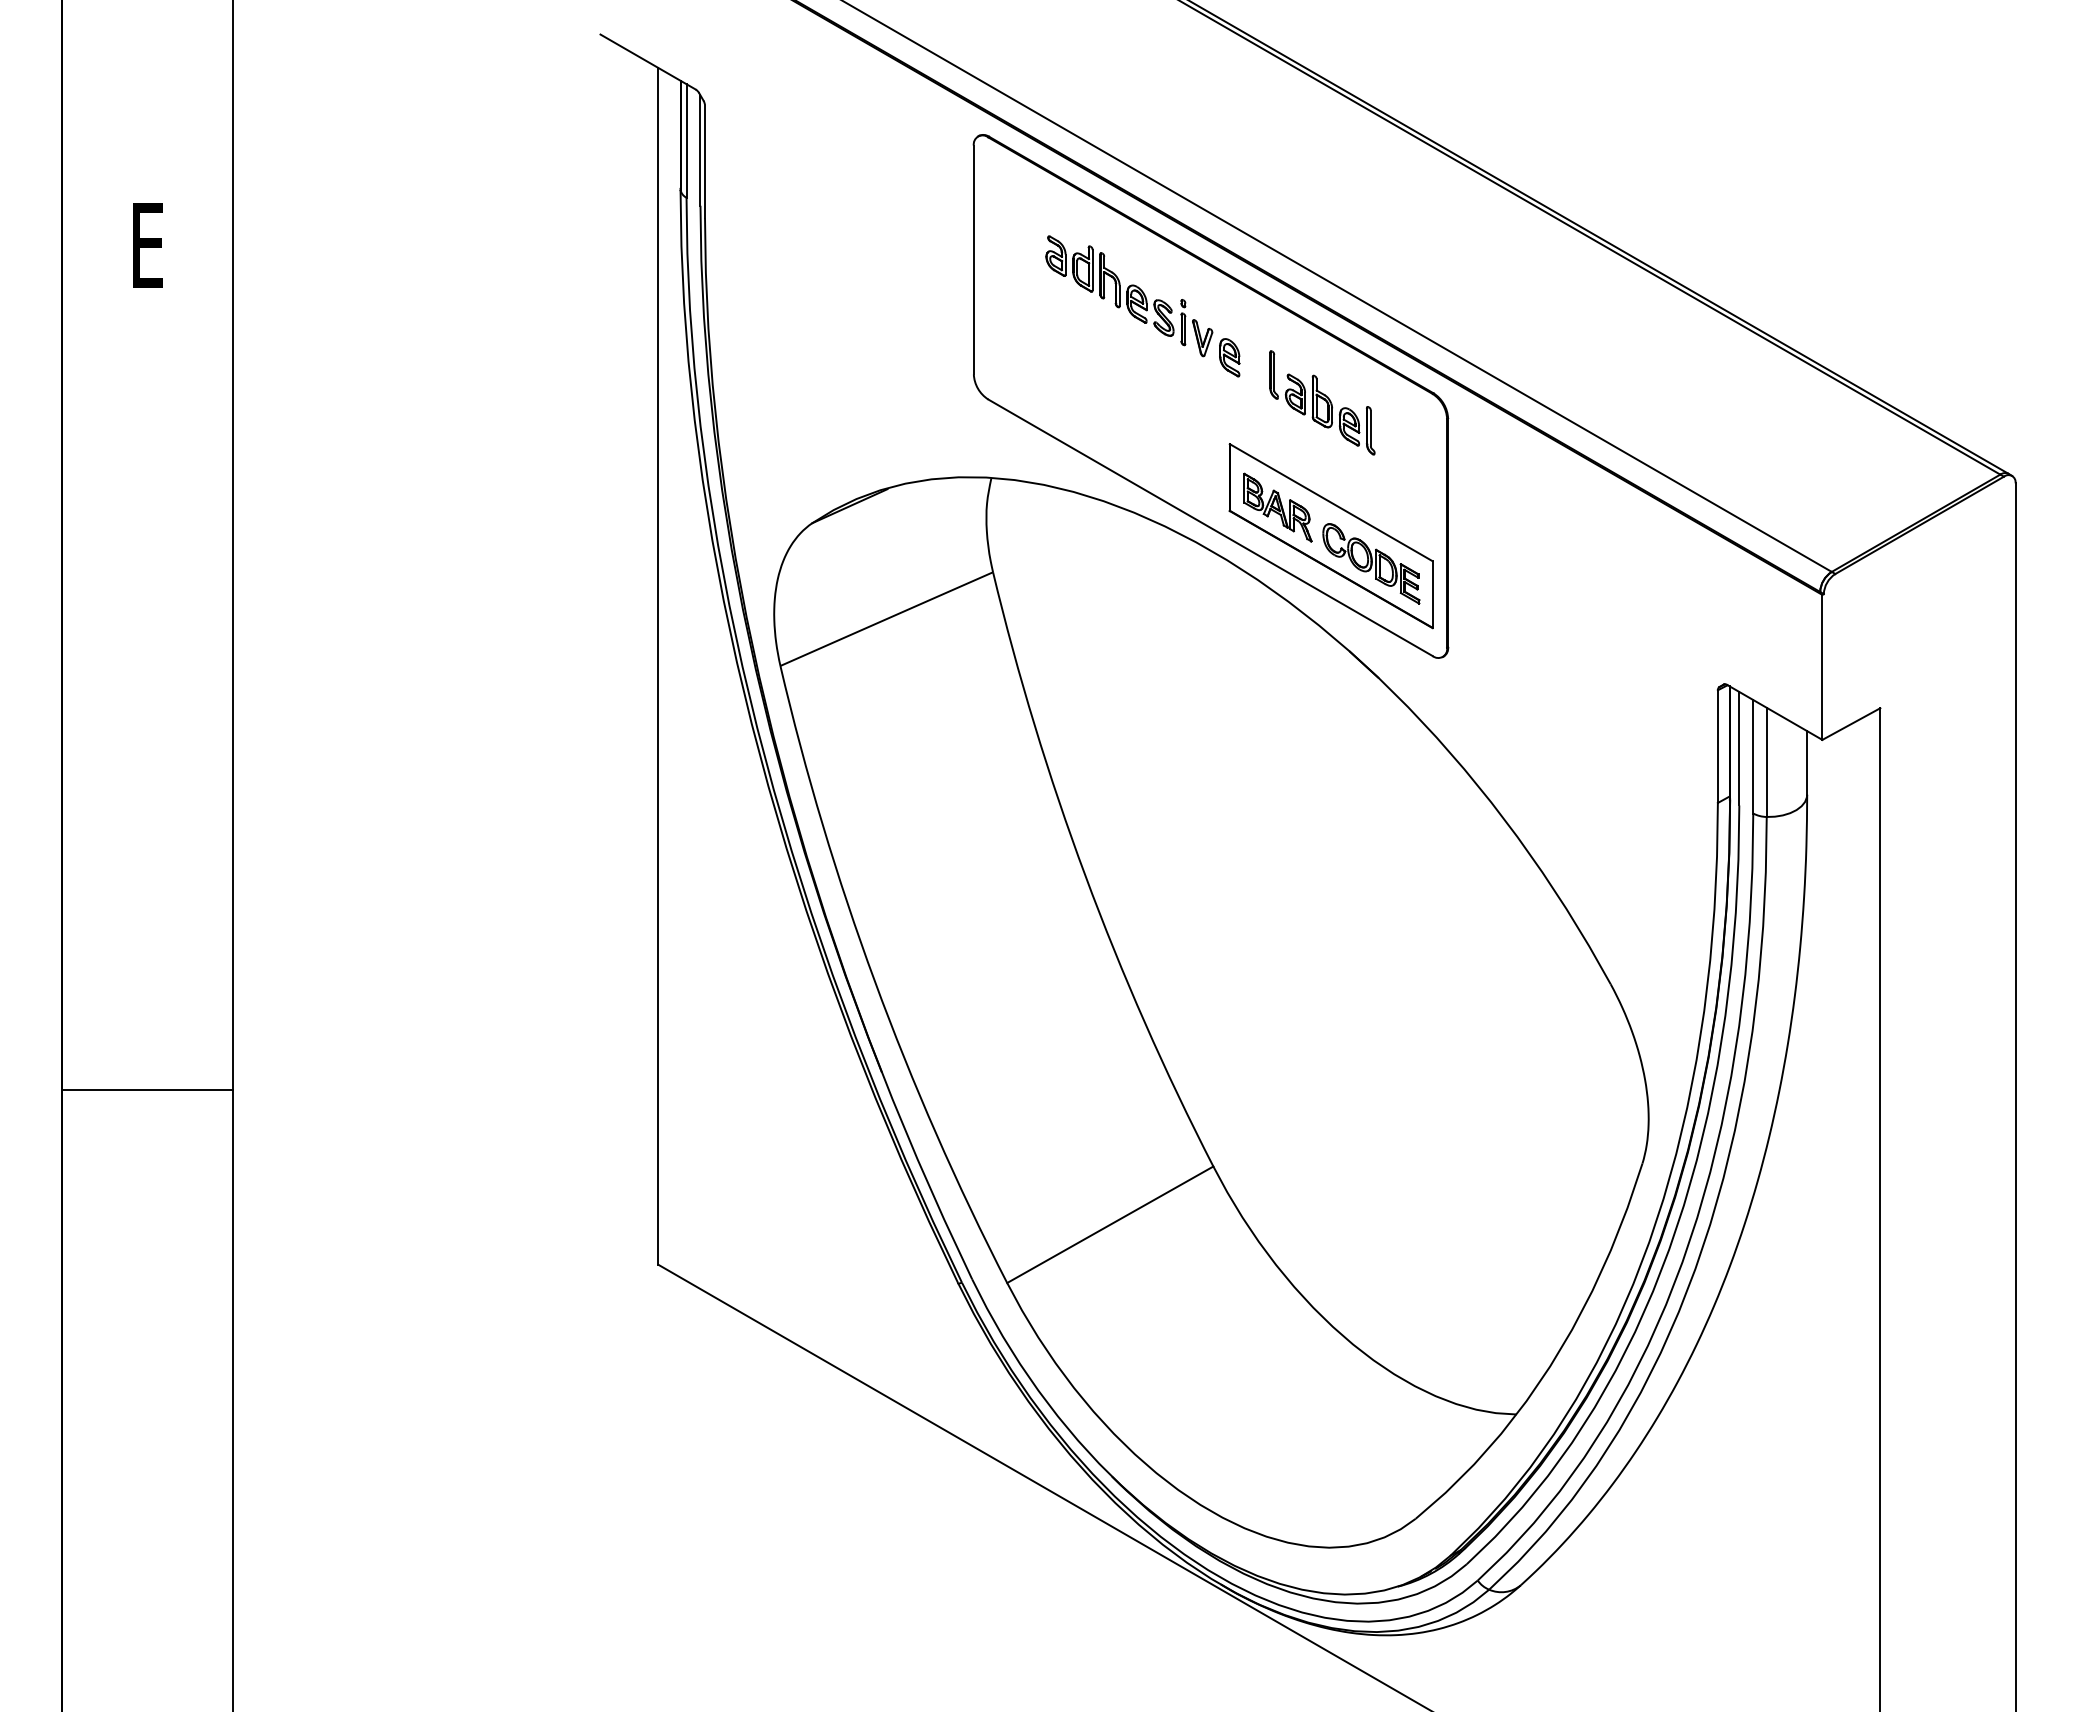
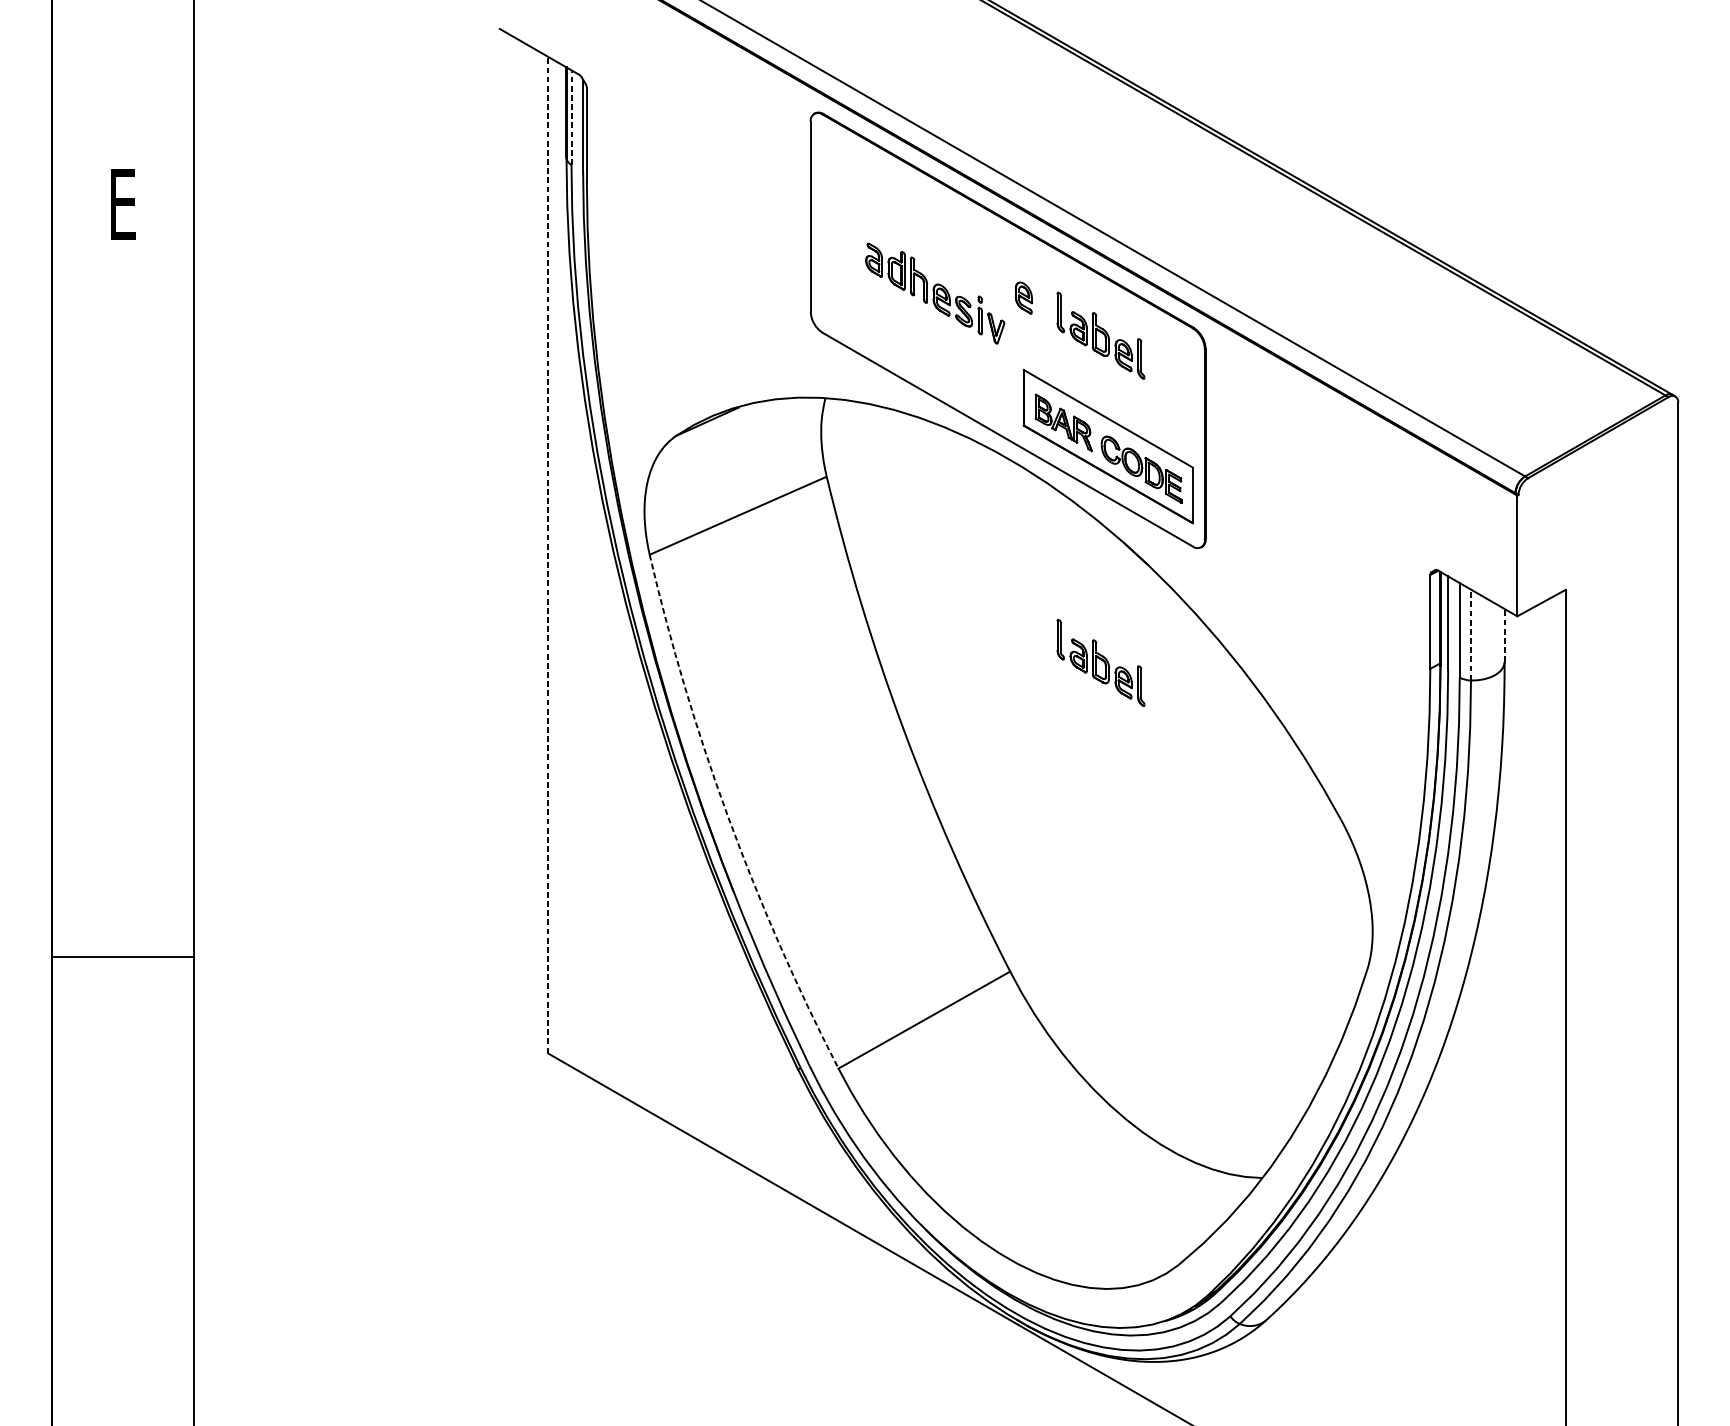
line: (686, 140) -> (571, 117), solid -> dashed
part: (1129, 296) -> (935, 293), moved
line: (658, 665) -> (548, 554), solid -> dashed
line: (1766, 762) -> (1470, 635), solid -> dashed
line: (1807, 762) -> (1504, 635), solid -> dashed
part: (1322, 795) -> (1101, 662), added
arc: (874, 981) -> (728, 817), solid -> dashed
line: (147, 1089) -> (122, 956), moved

